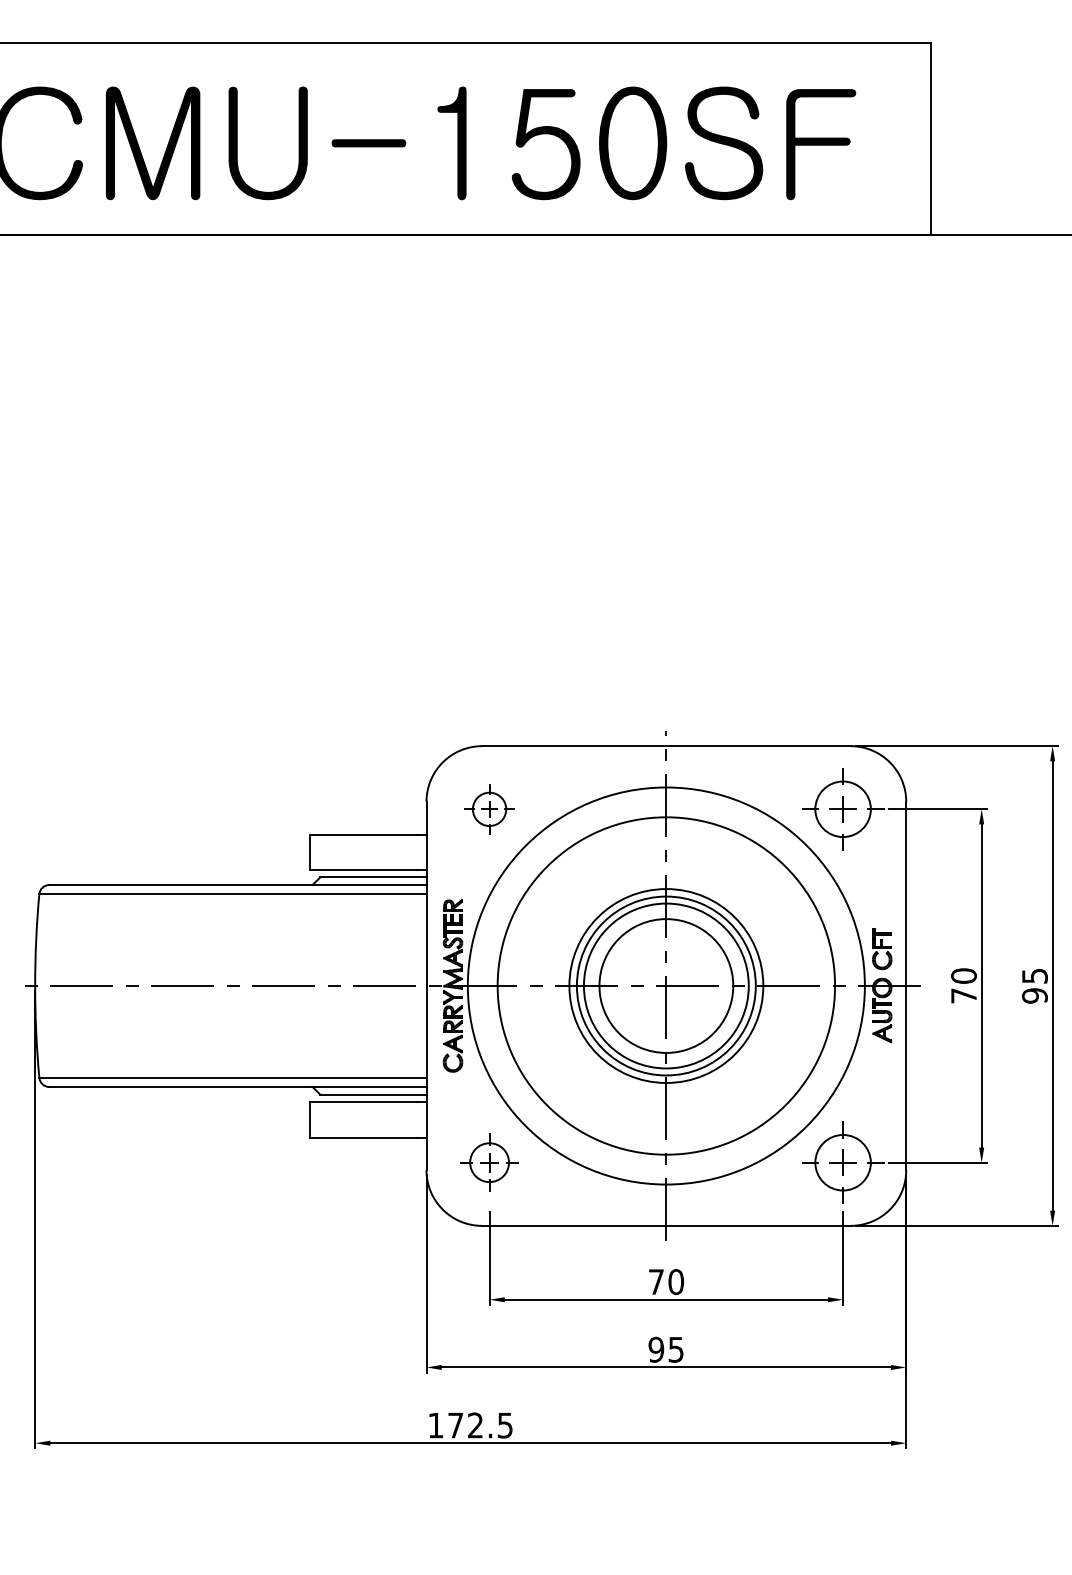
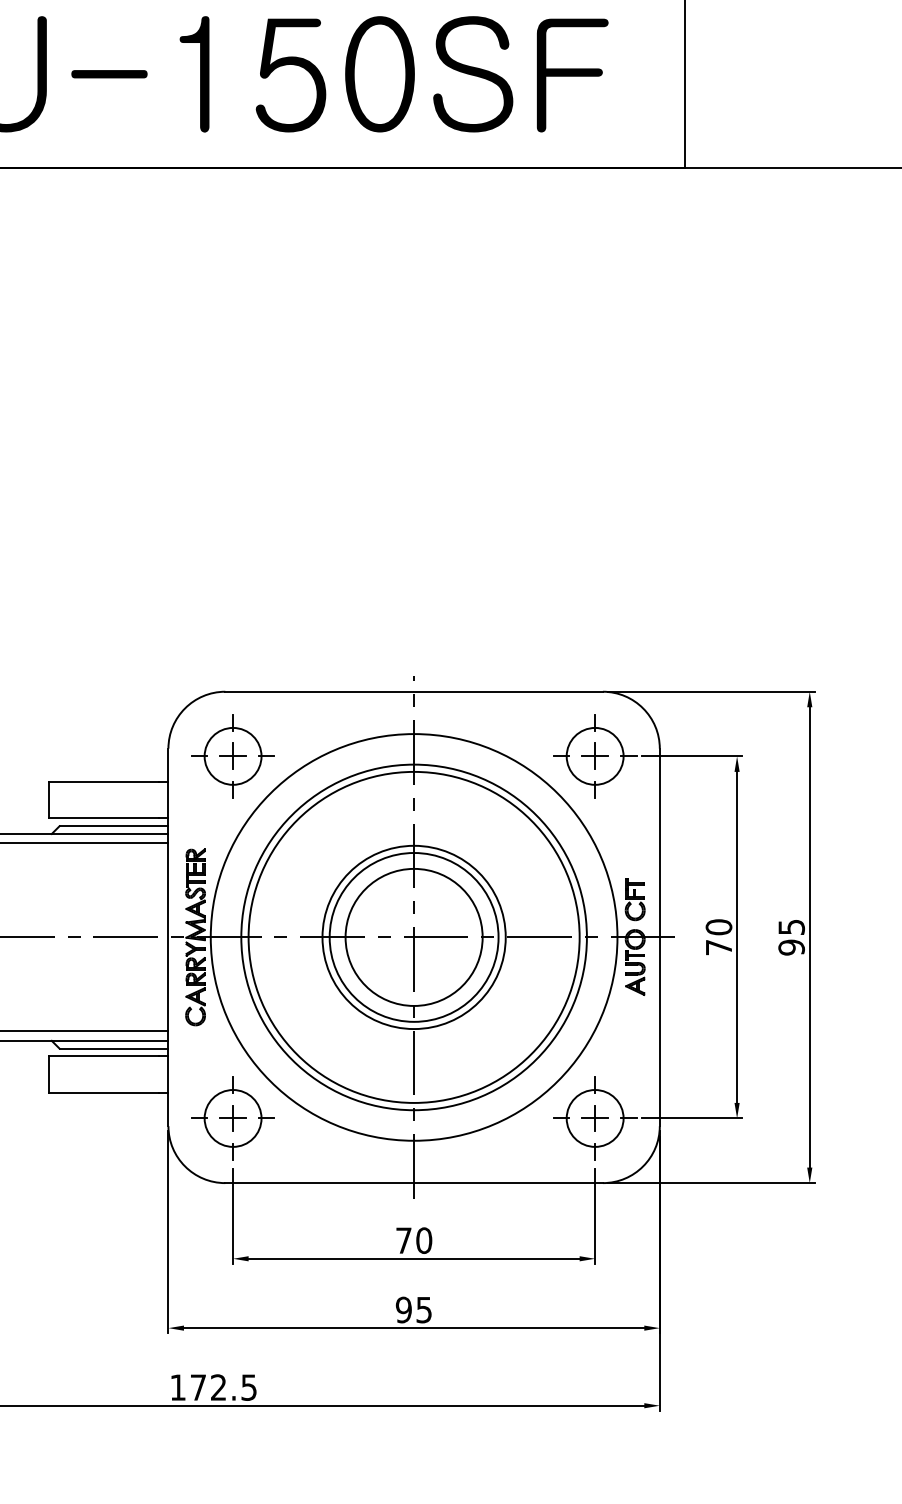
part: (489, 809) -> (232, 756), size x1.67
circle: (665, 985) -> (413, 936), size x1.67
part: (489, 1162) -> (232, 1118), size x1.43

